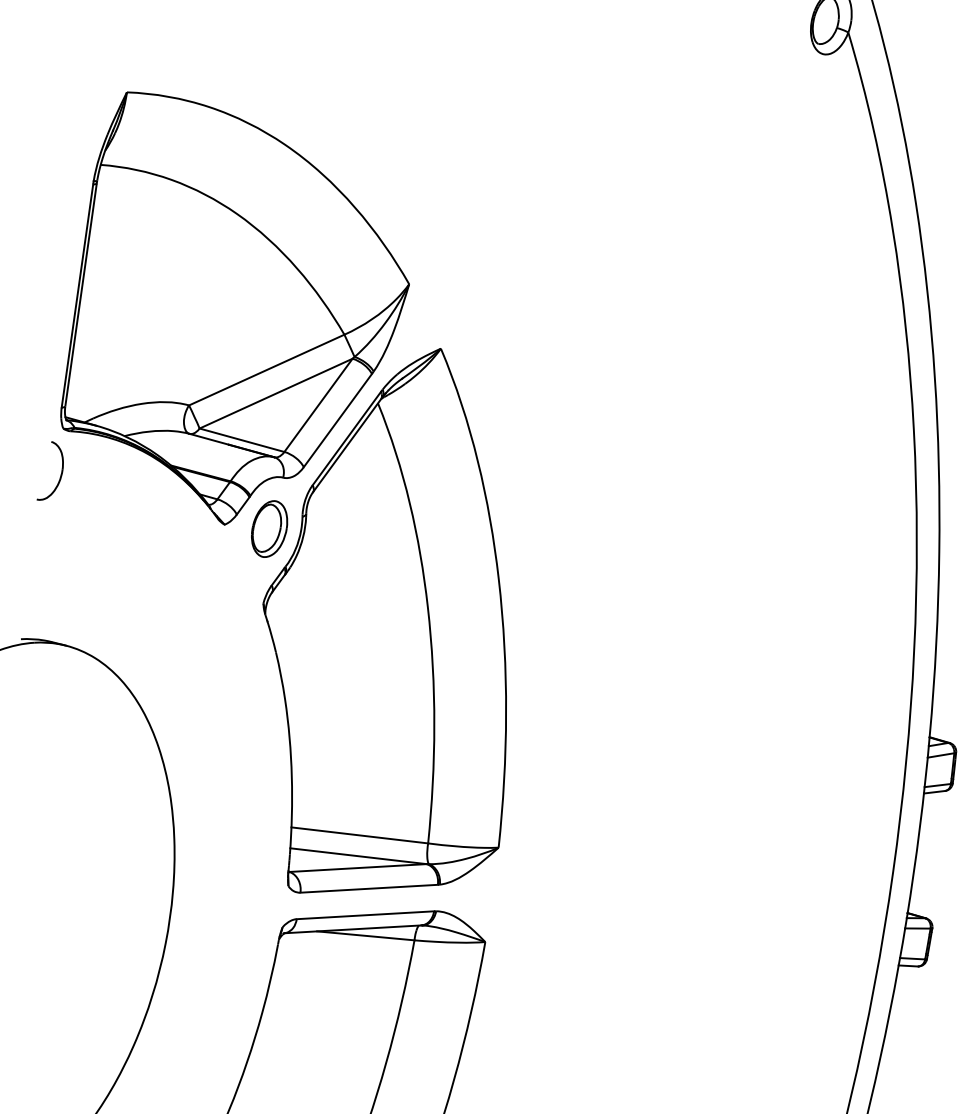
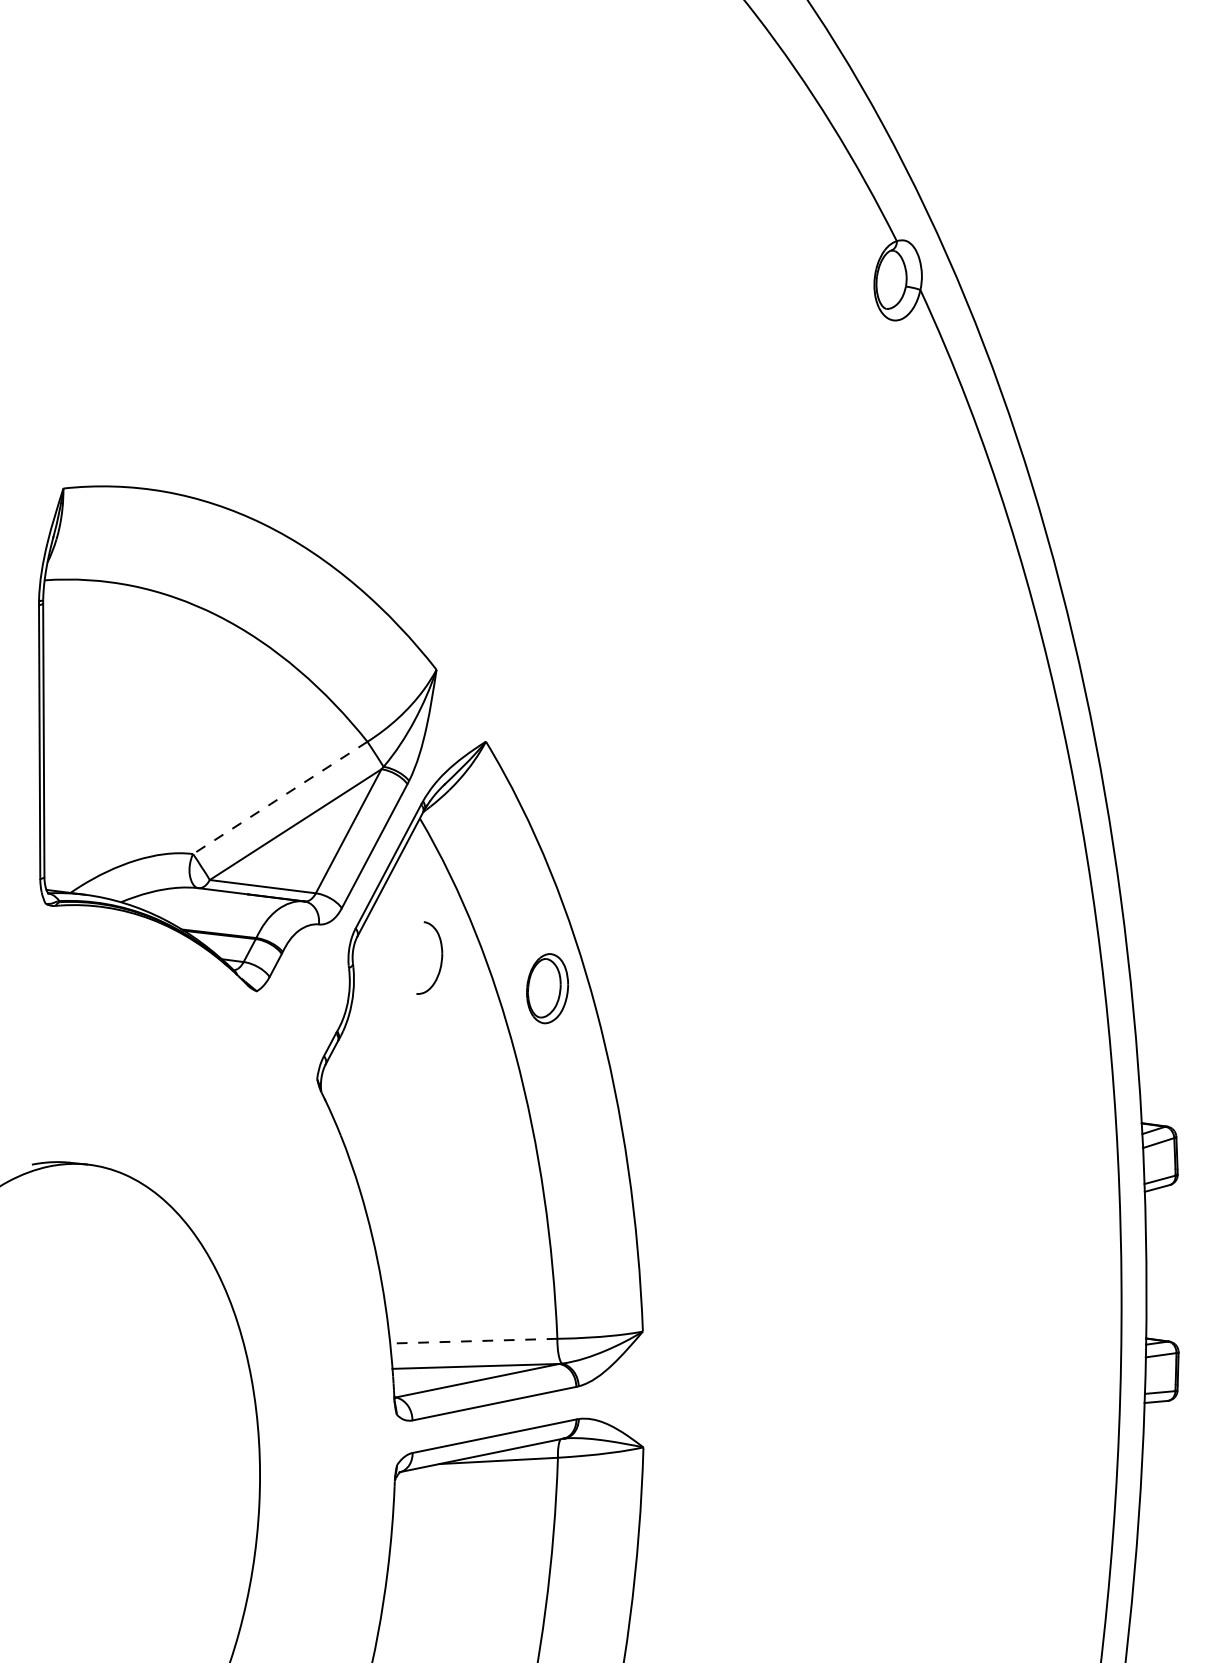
line: (266, 369) -> (280, 797), solid -> dashed
part: (60, 475) -> (440, 961), moved
part: (269, 528) -> (547, 988), moved
line: (359, 835) -> (473, 1341), solid -> dashed

